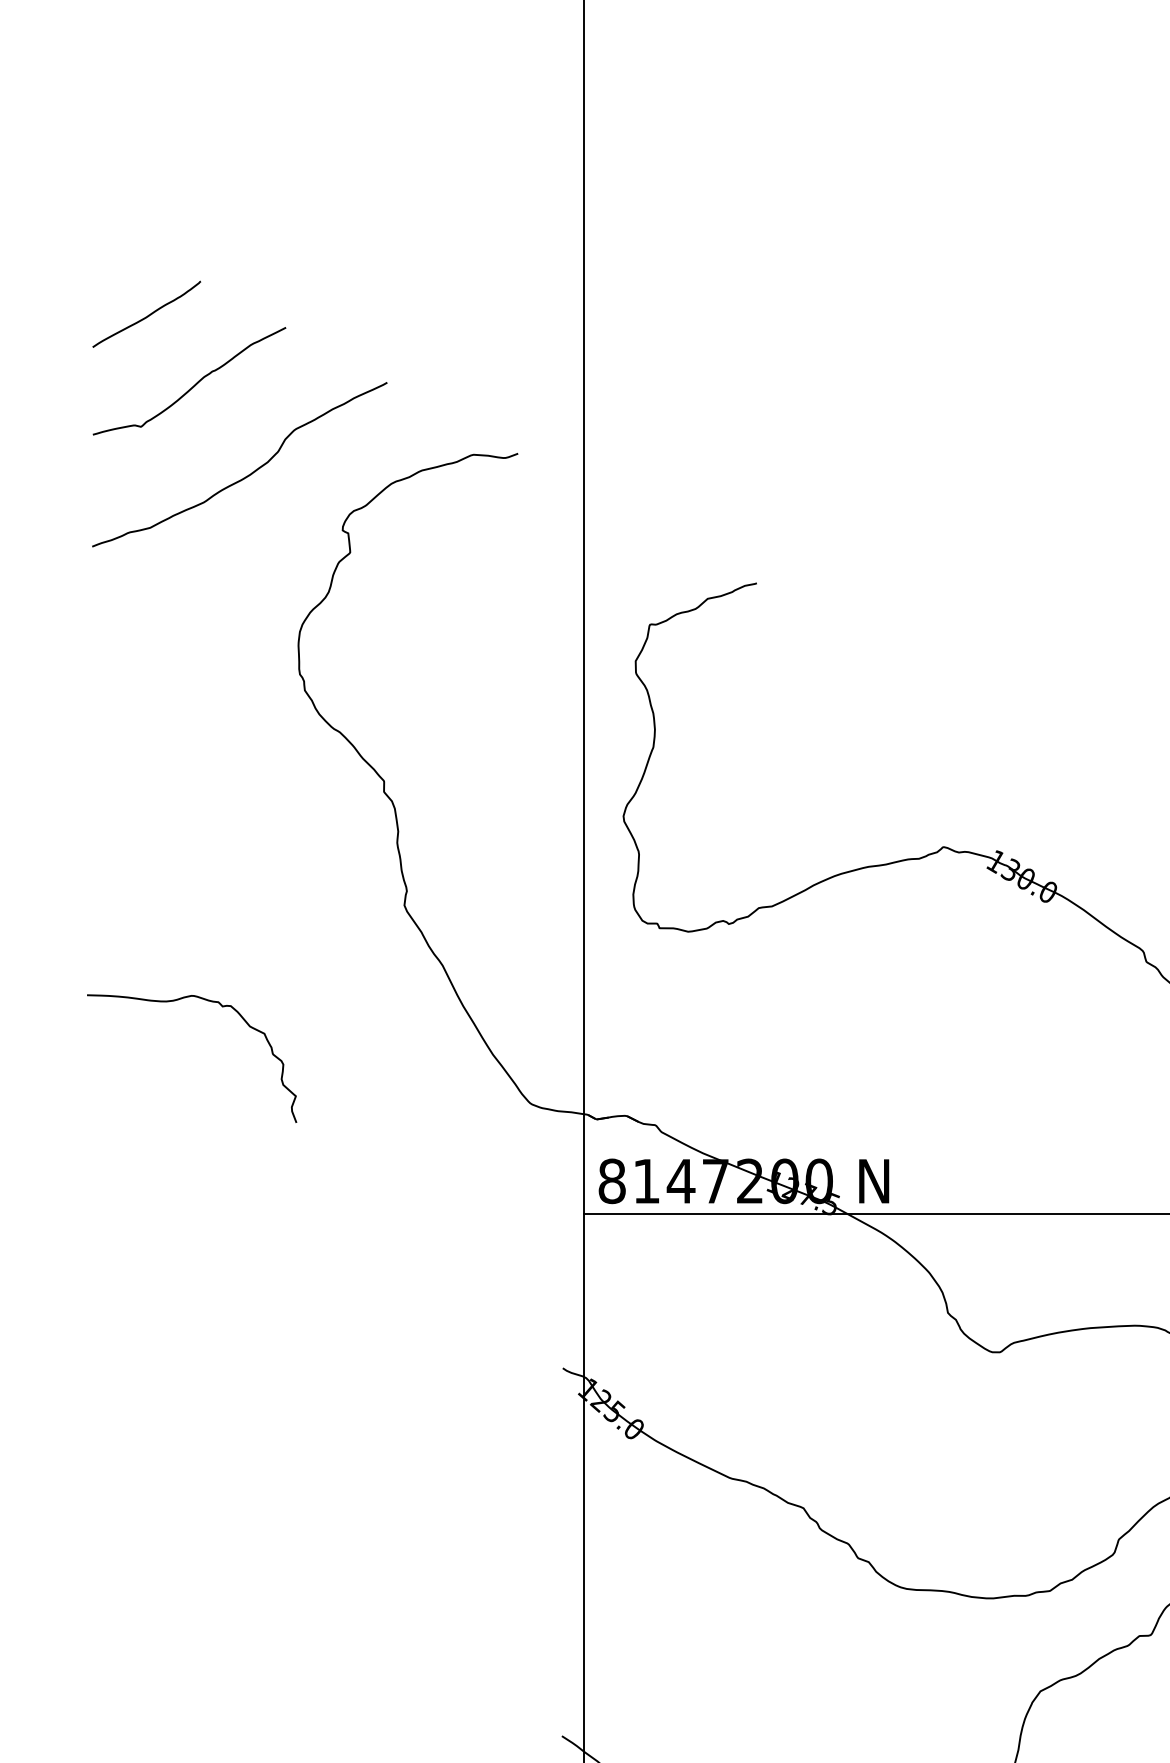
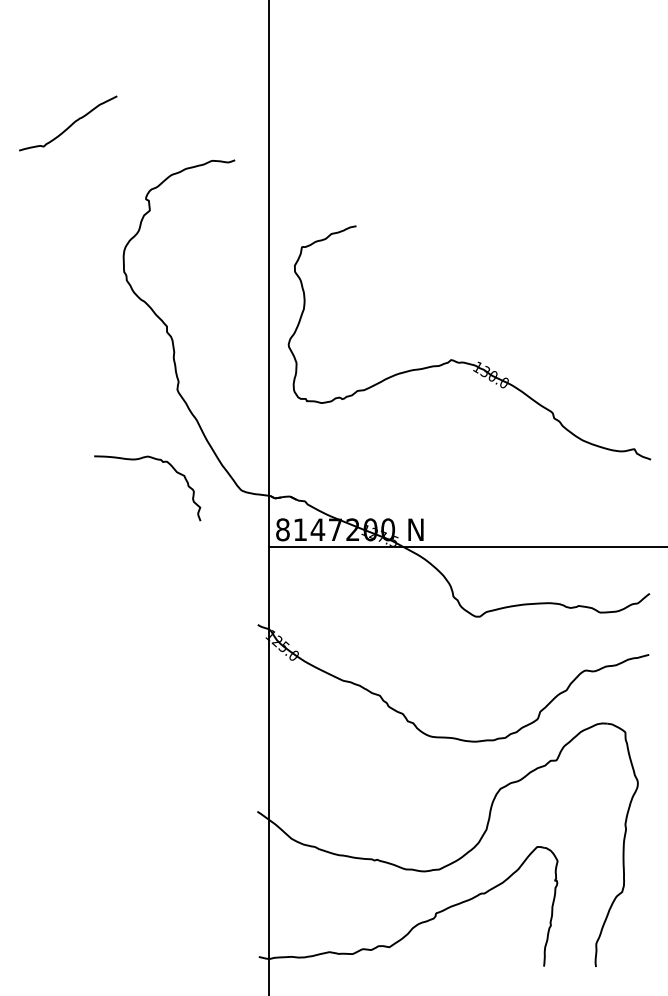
curve: (146, 314) -> (46, 89), removed
curve: (247, 473) -> (97, 170), removed
curve: (209, 1003) -> (156, 460), moved

